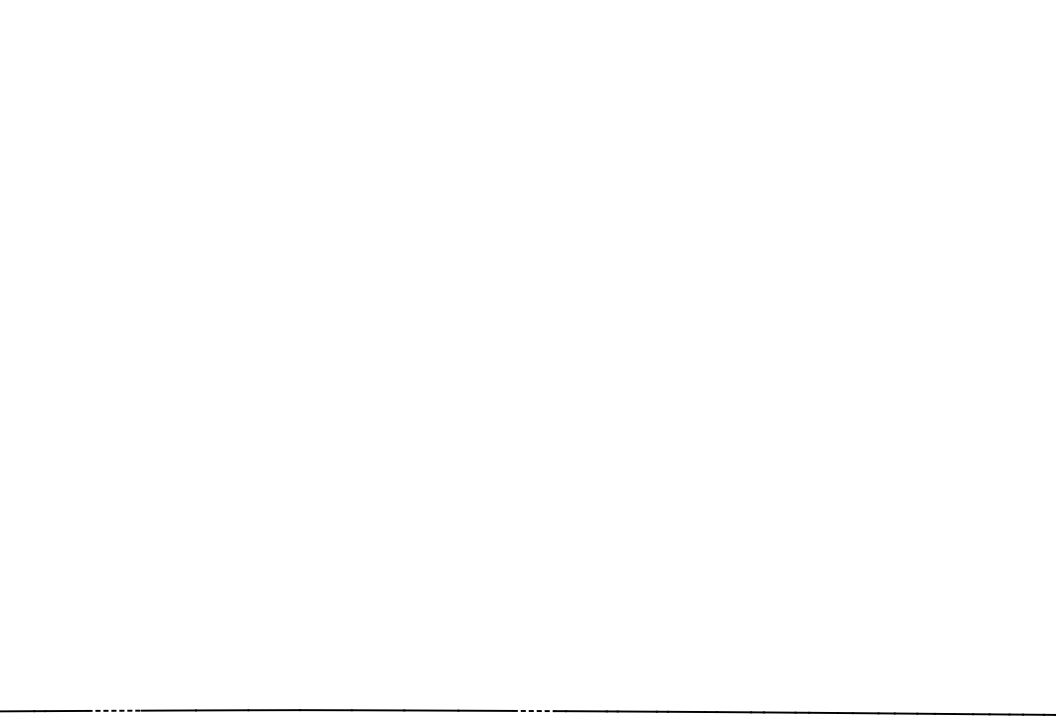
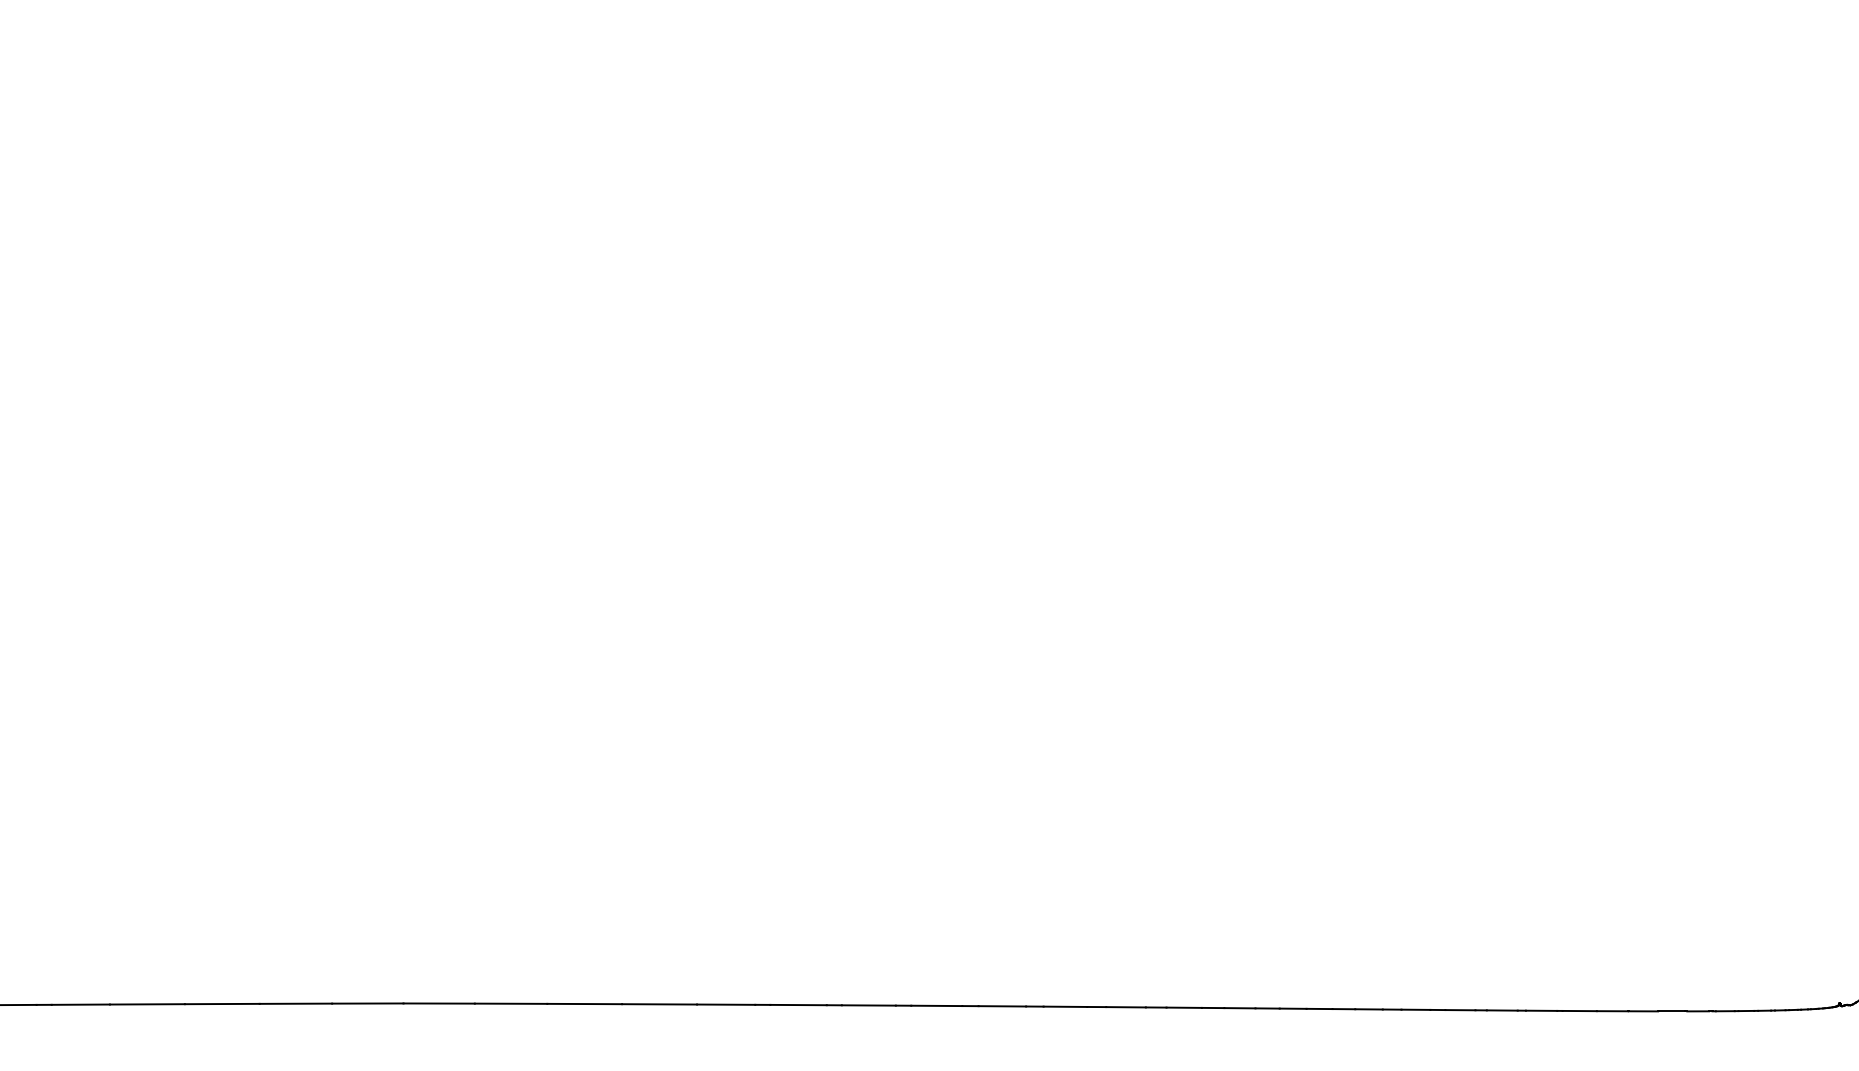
line: (114, 710) -> (147, 1004), dashed -> solid
line: (534, 710) -> (726, 1004), dashed -> solid

